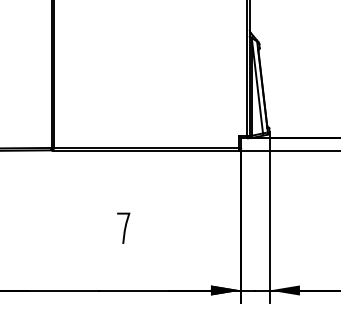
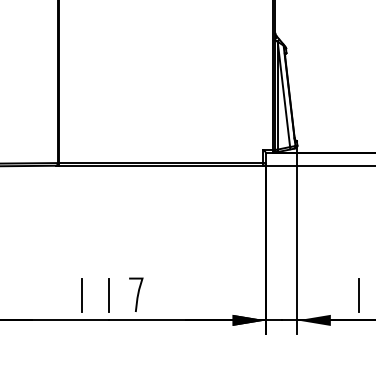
curve: (124, 228) -> (137, 294), moved
line: (74, 267) -> (82, 295), added
line: (99, 267) -> (109, 295), added
line: (325, 267) -> (359, 295), added

